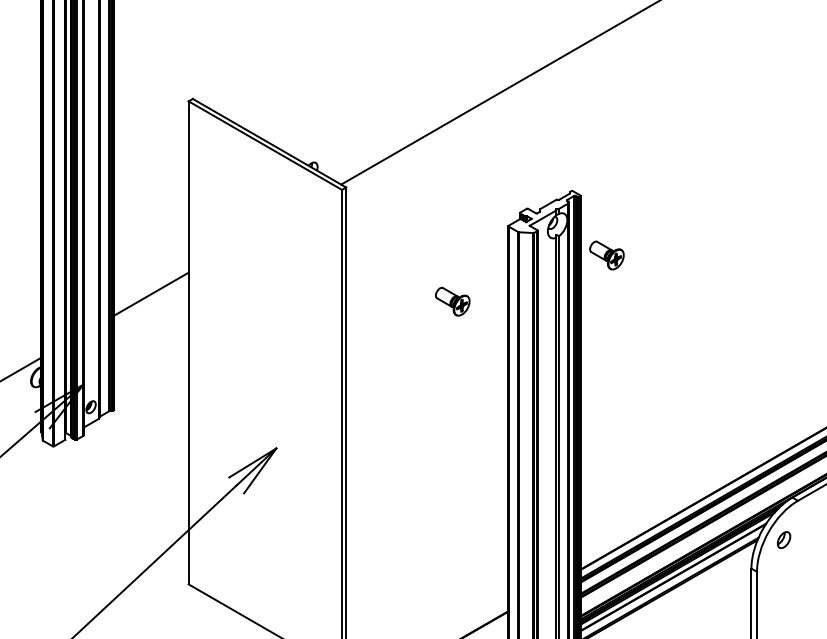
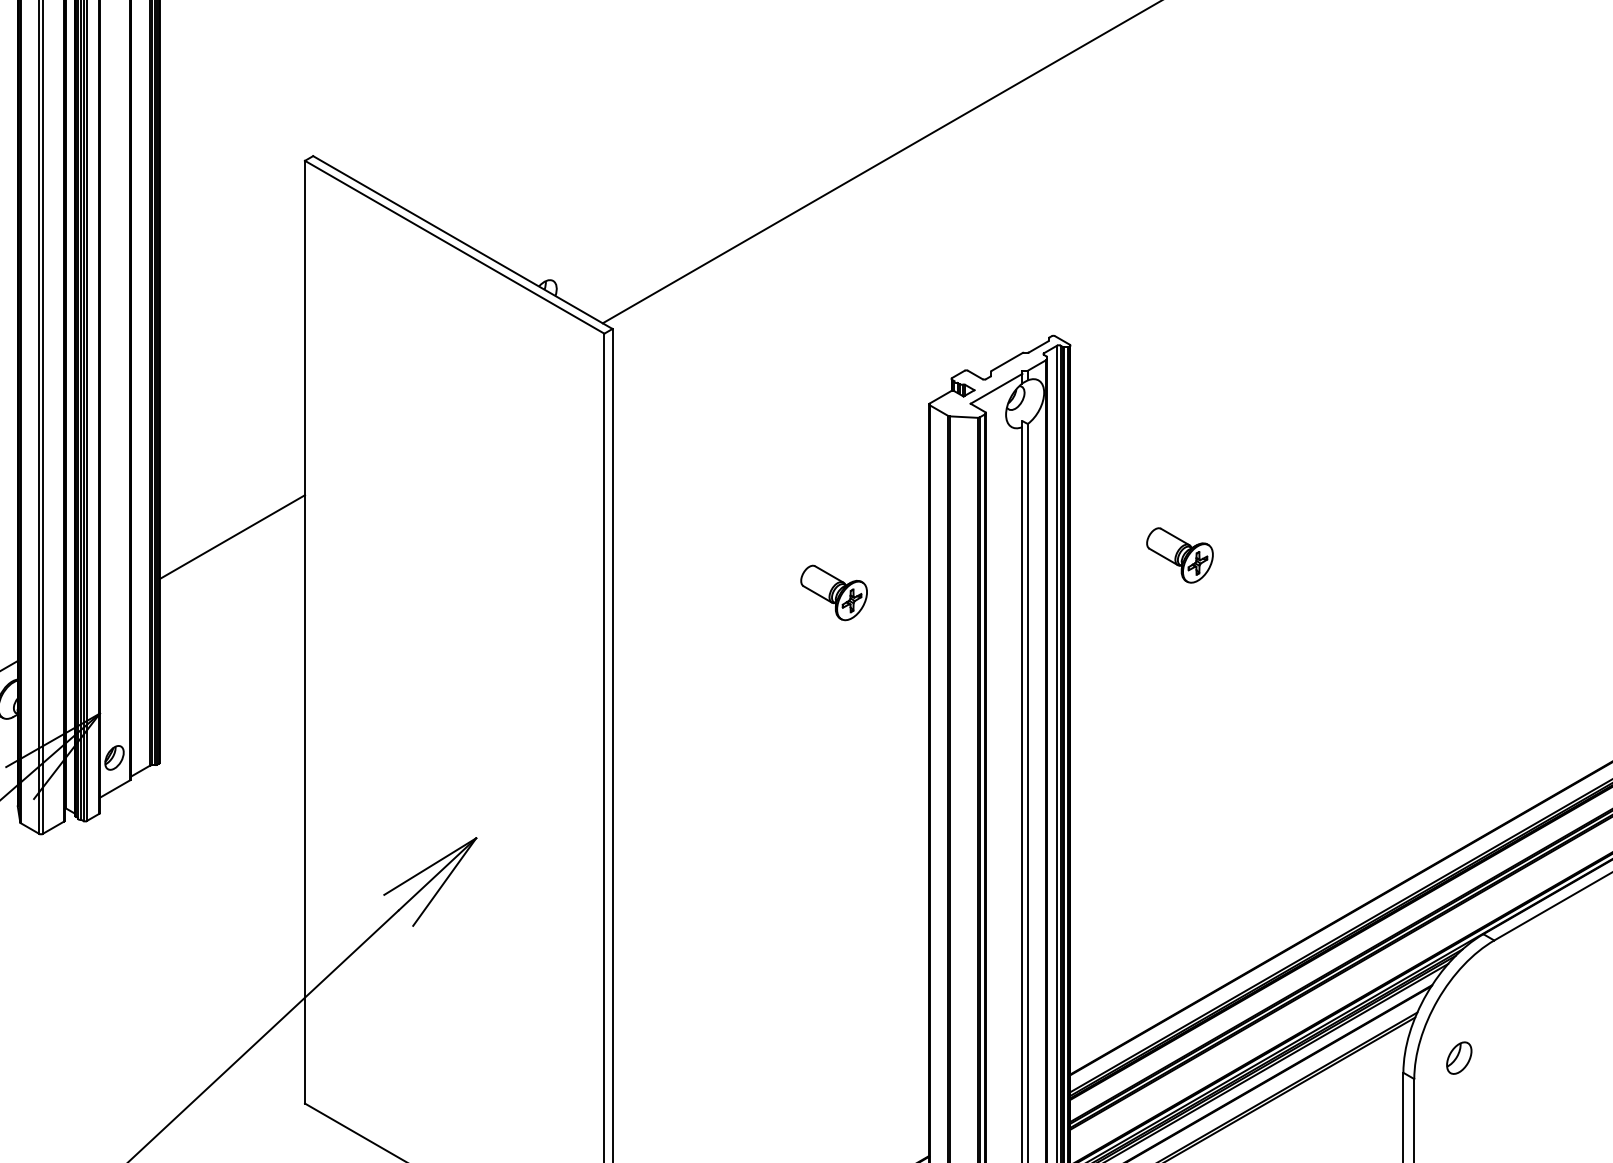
part: (606, 255) -> (1179, 555), moved
part: (452, 301) -> (833, 592), moved
part: (784, 540) -> (1460, 1058), moved

